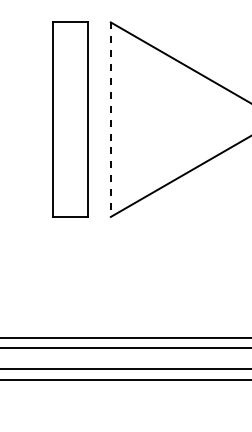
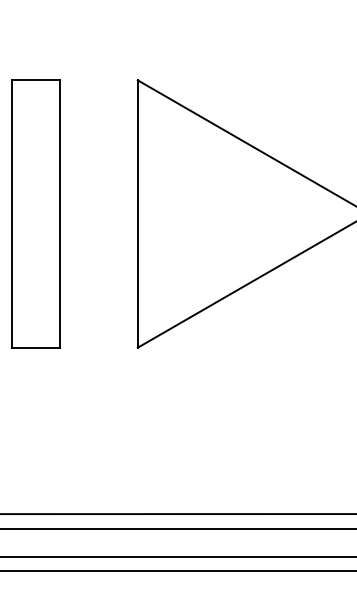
part: (69, 119) -> (35, 213), moved
line: (110, 120) -> (137, 214), dashed -> solid

